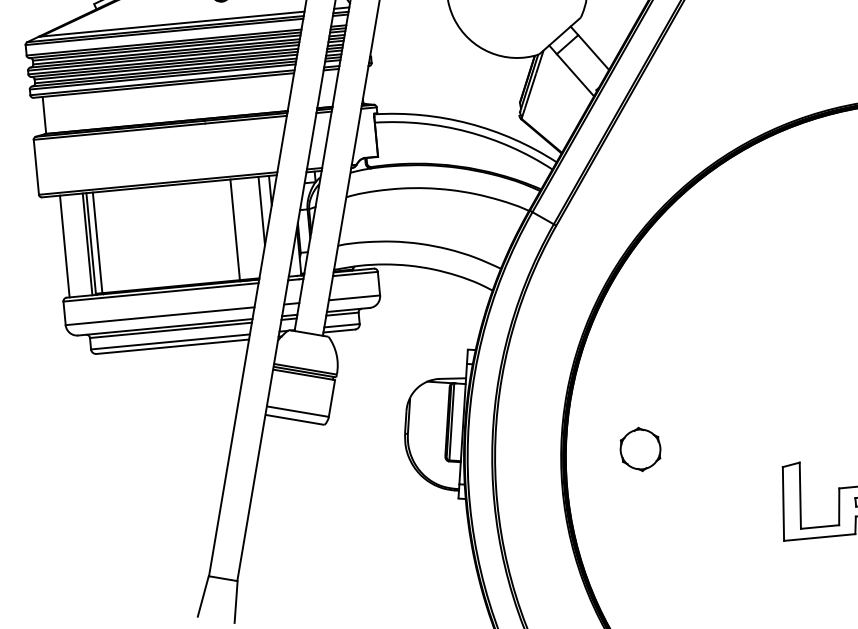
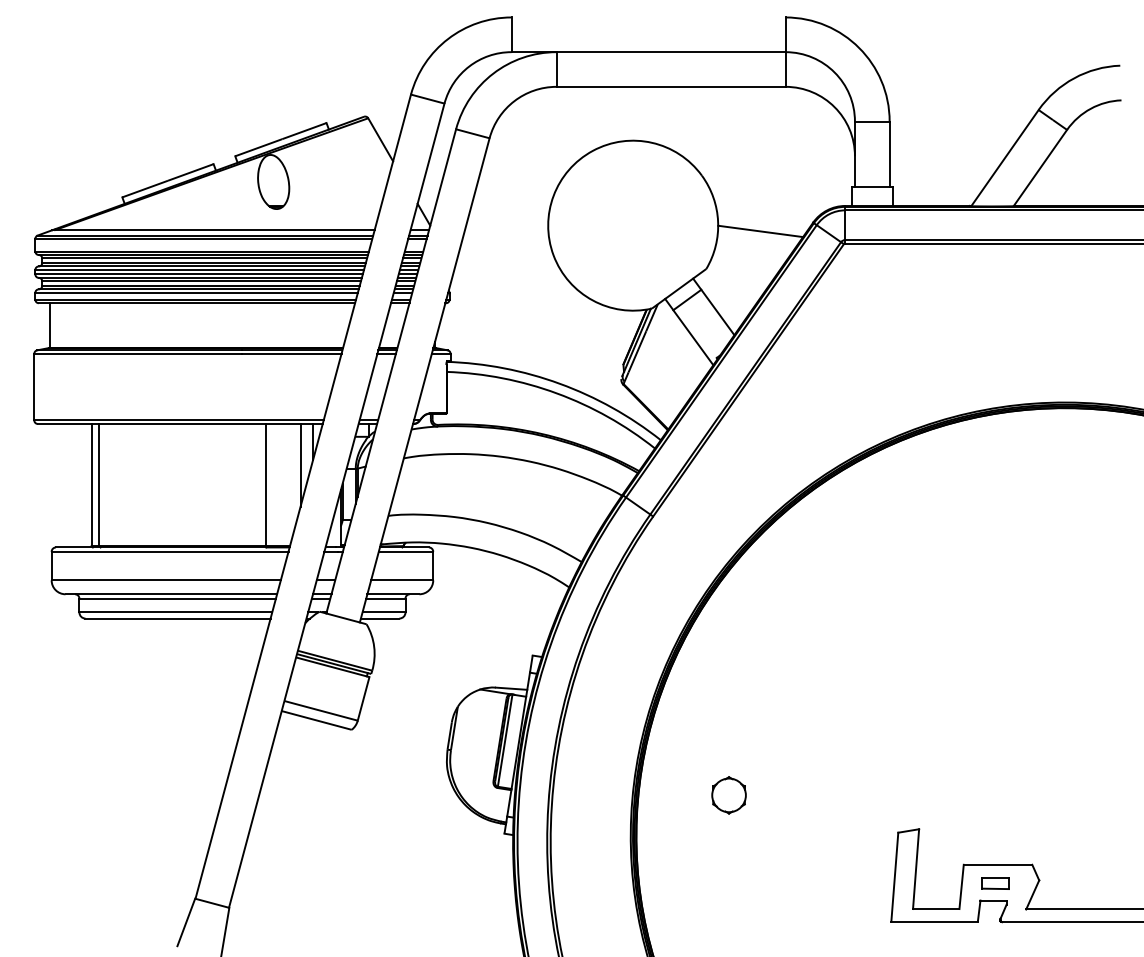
line: (87, 244) -> (87, 485), removed
line: (64, 246) -> (59, 485), removed
part: (640, 449) -> (728, 795), size x0.7

